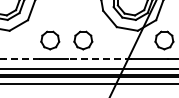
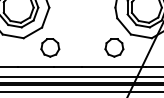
part: (50, 40) -> (50, 47), moved
part: (83, 40) -> (114, 47), moved
line: (21, 59) -> (35, 66), dashed -> solid
line: (99, 59) -> (113, 66), dashed -> solid

